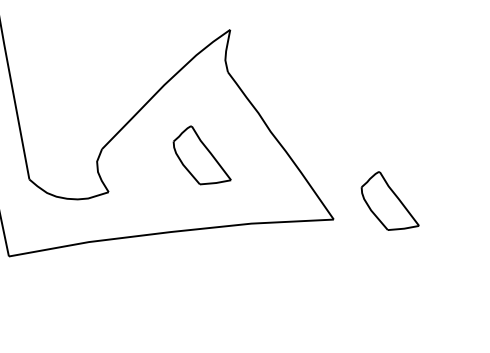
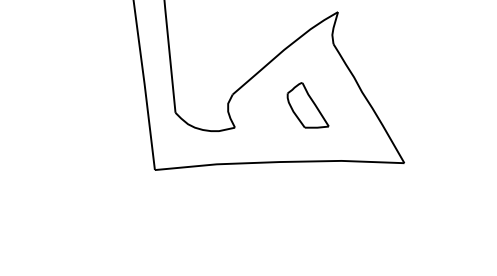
part: (388, 200) -> (447, 152), removed

